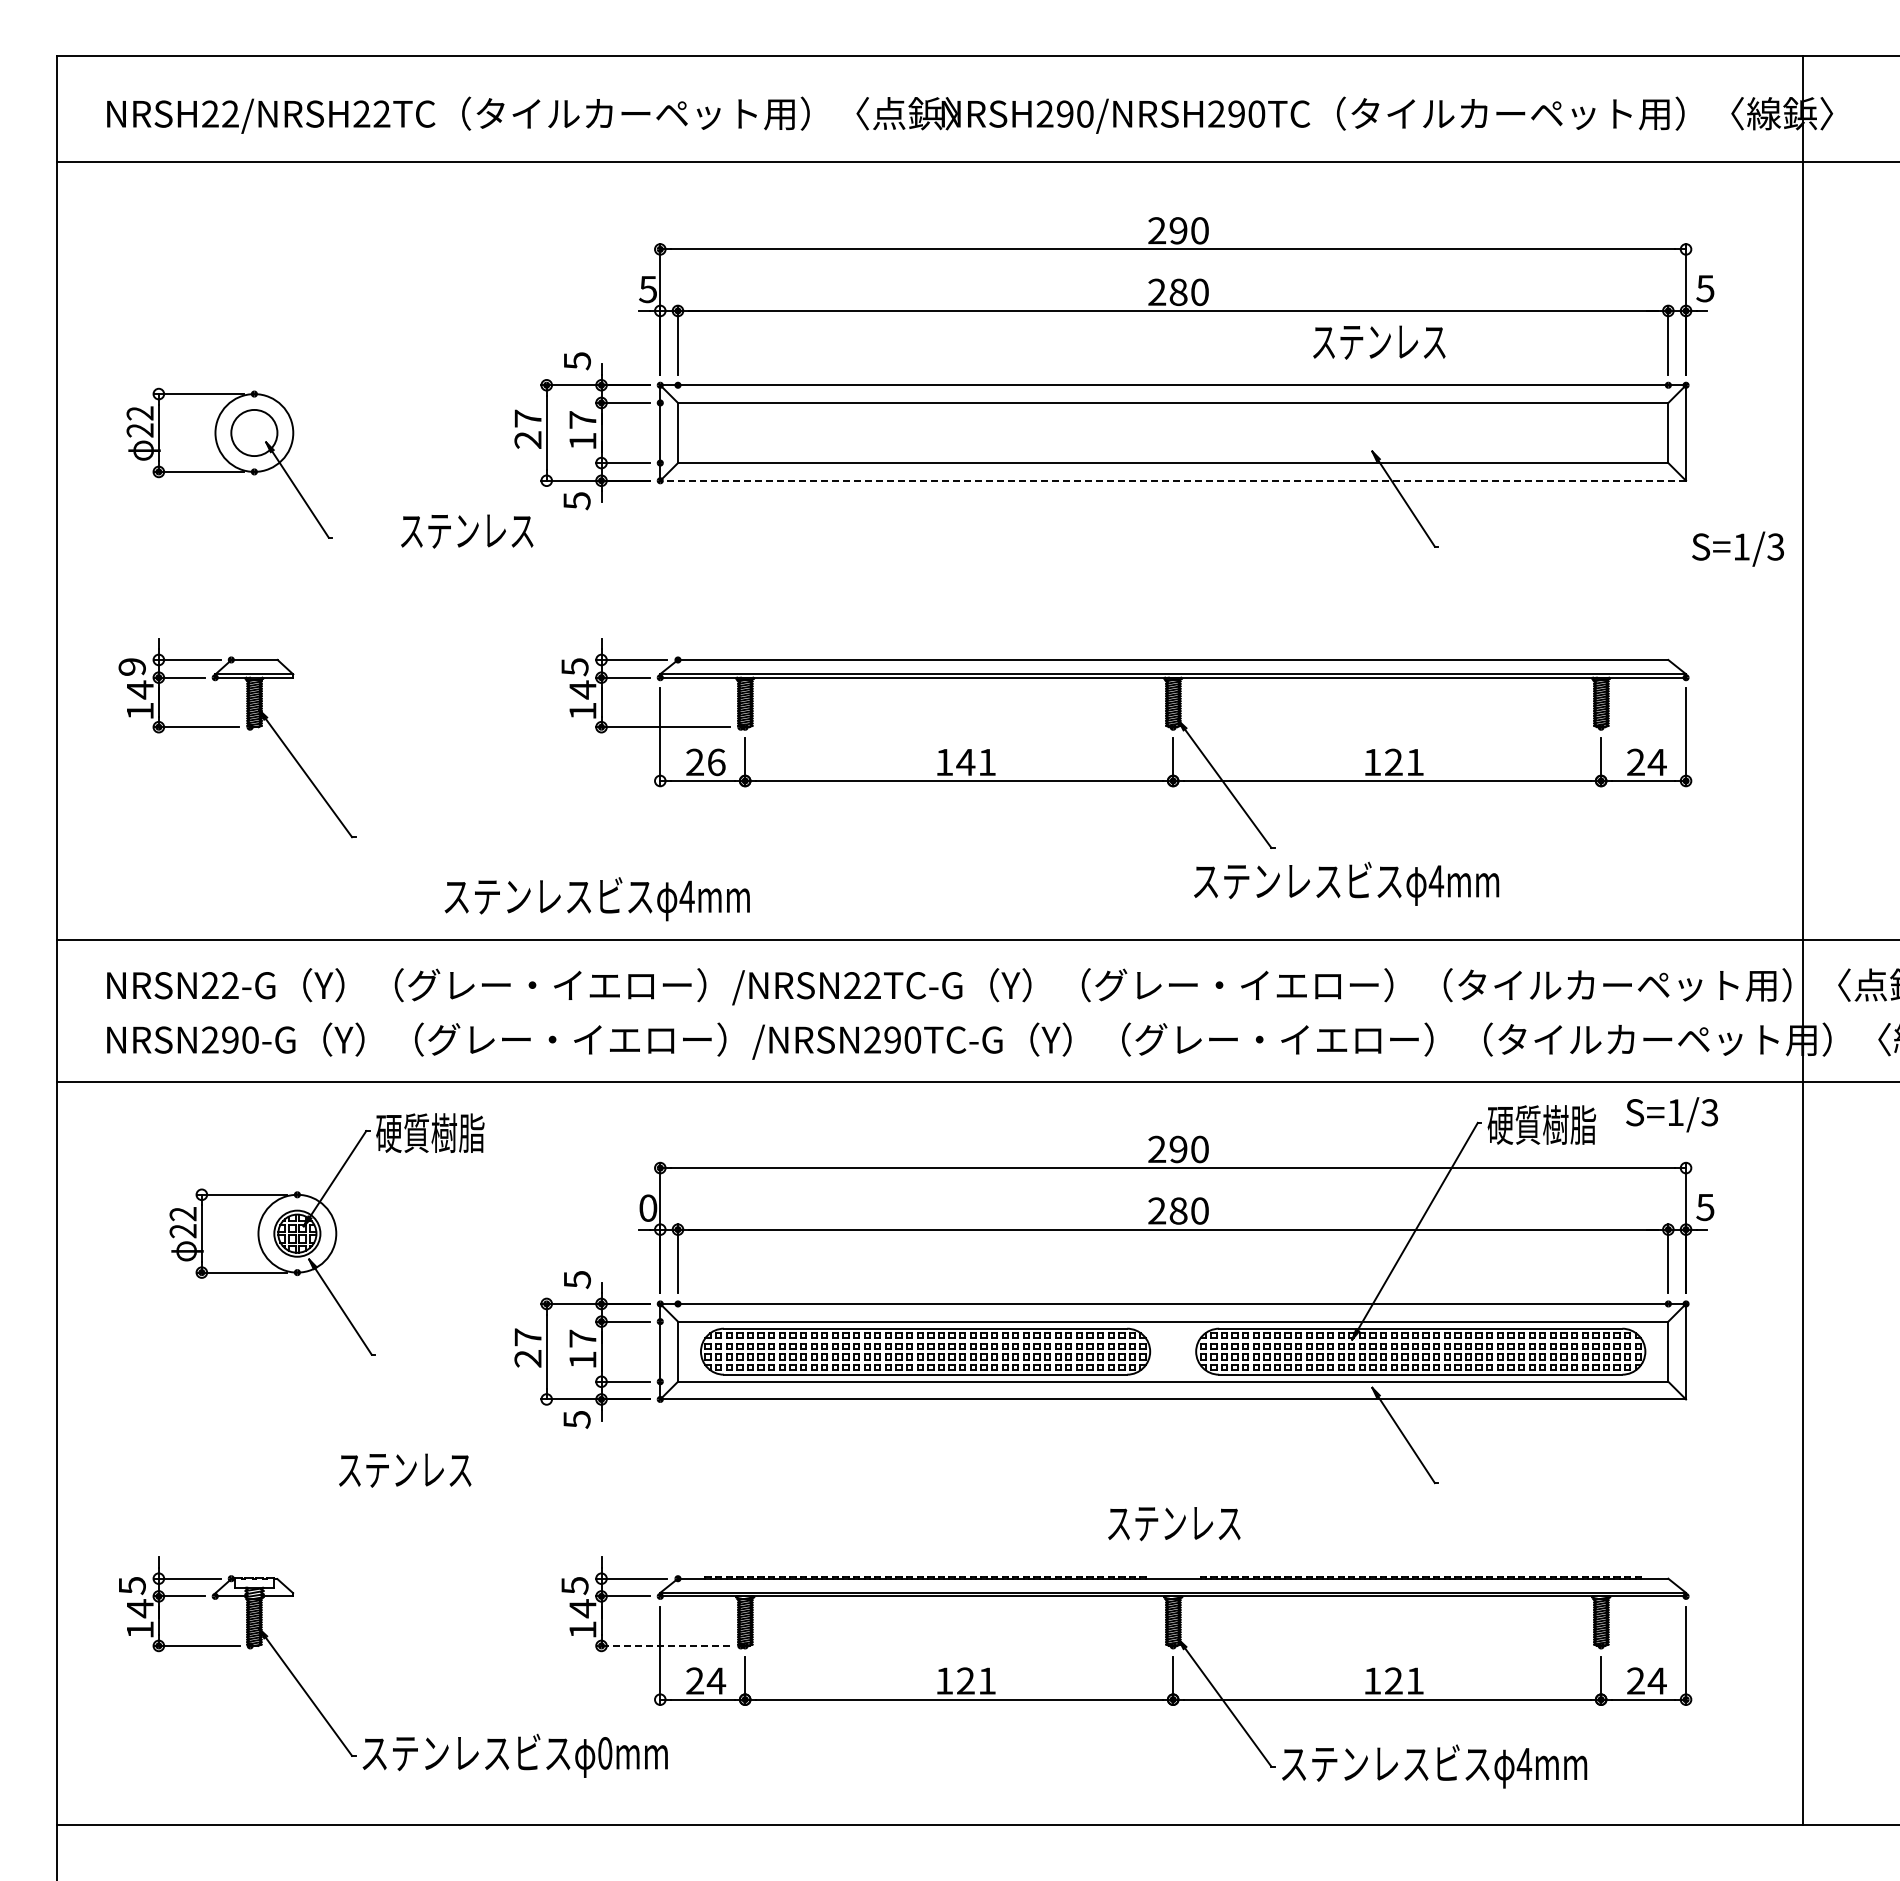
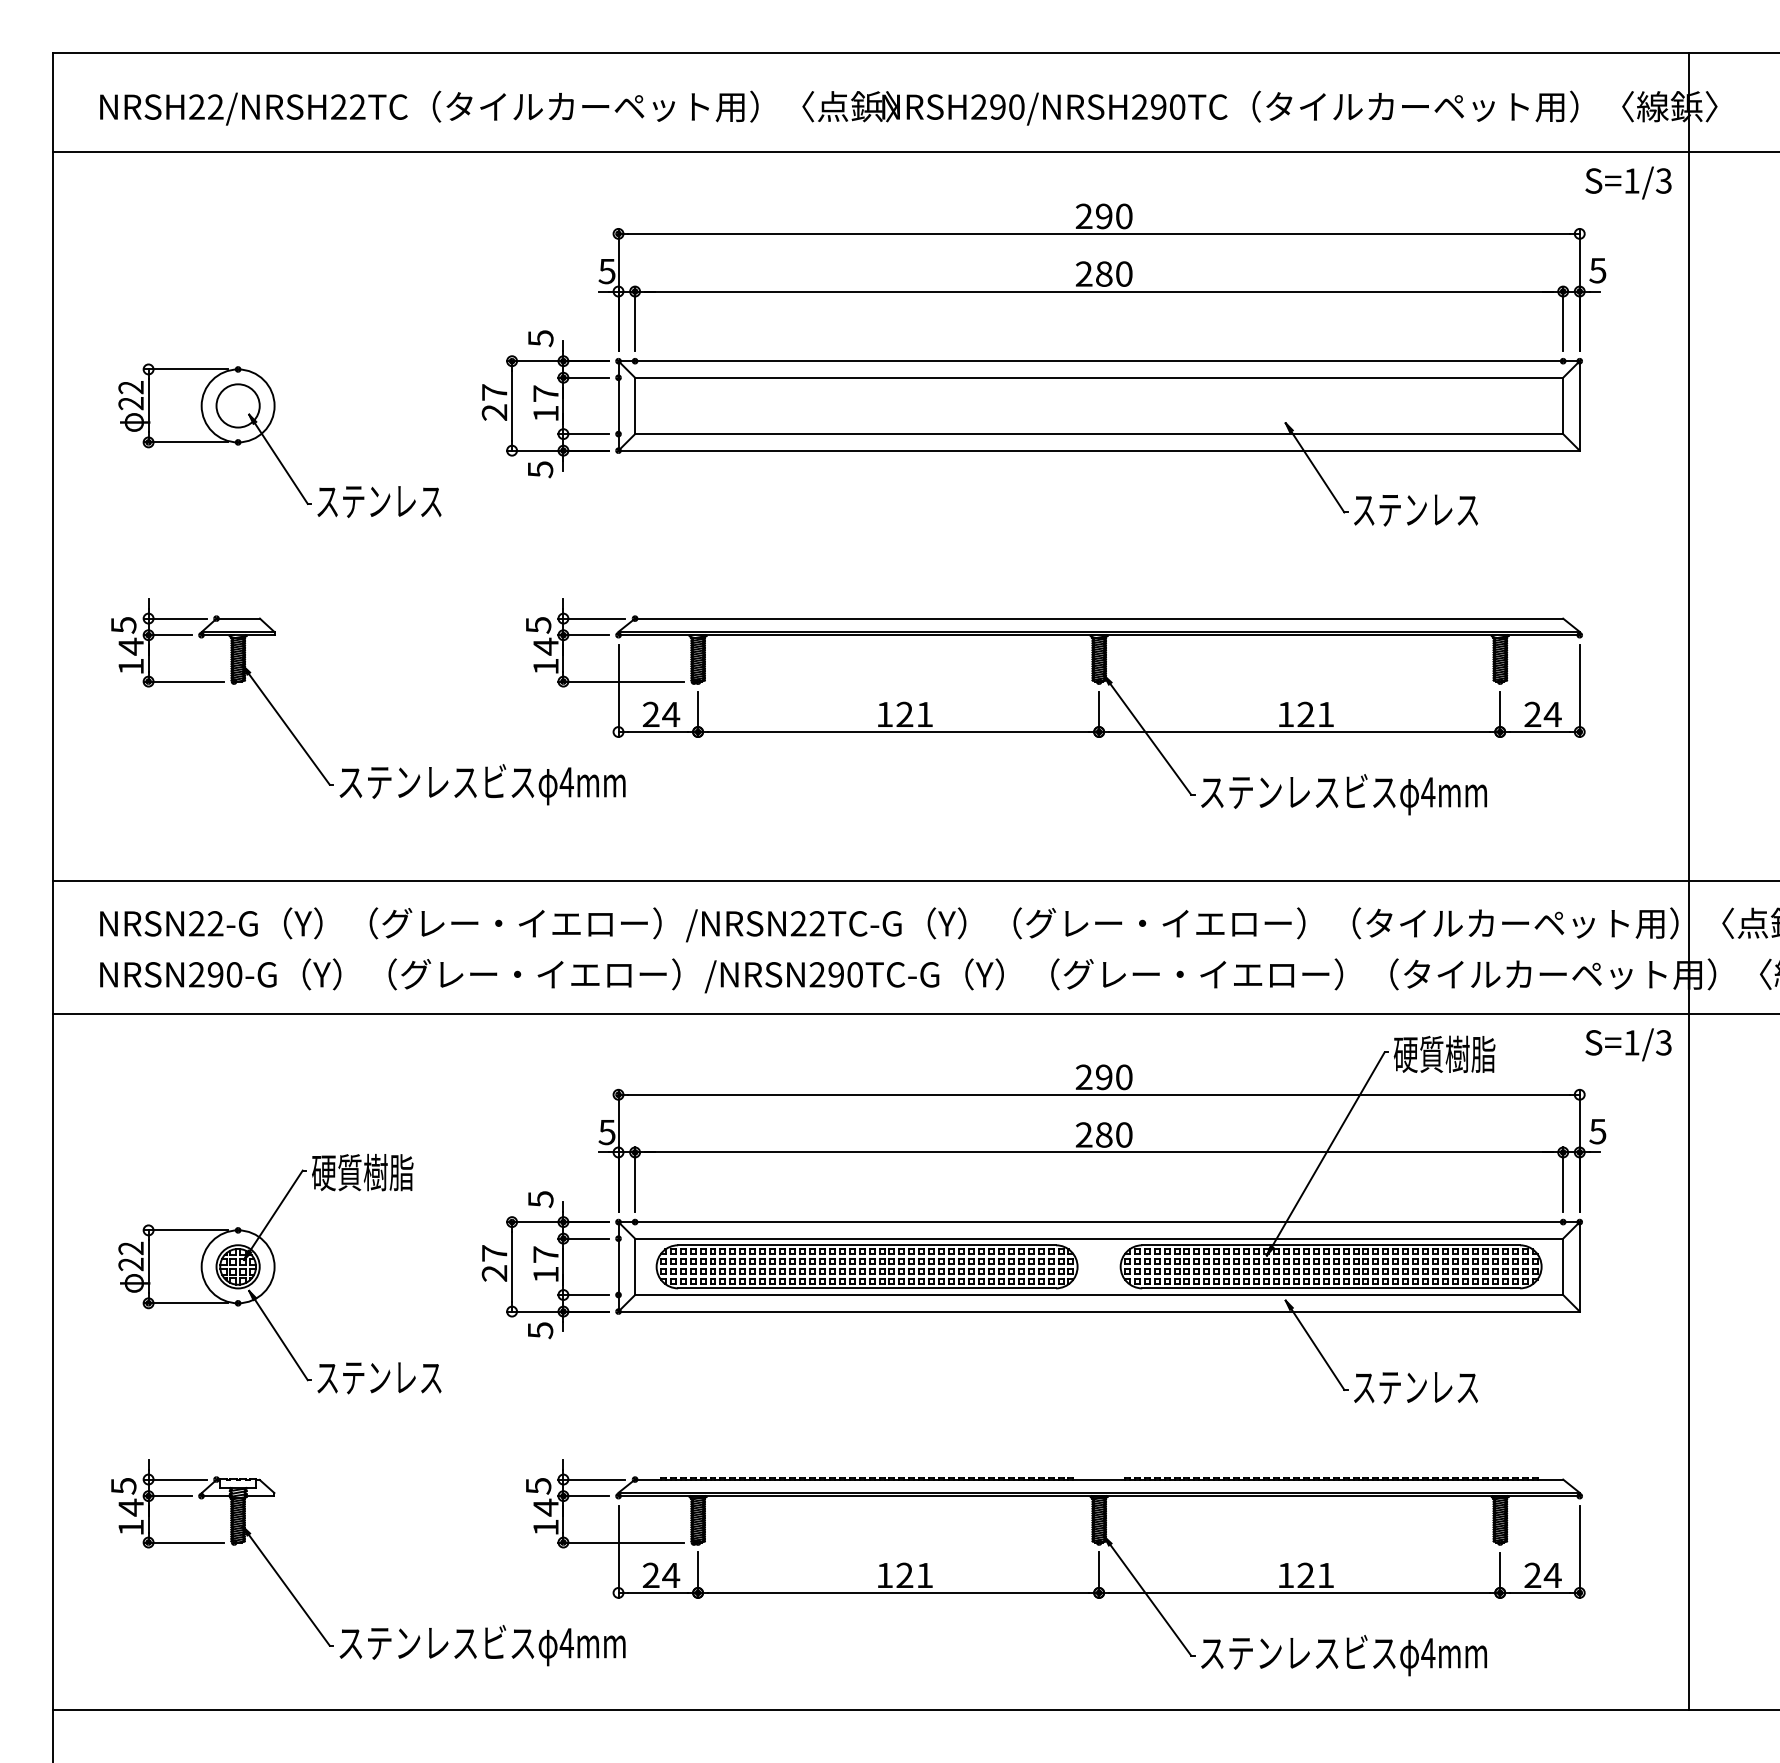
text: (1379, 342) -> (1416, 510), moved
line: (1173, 480) -> (1099, 450), dashed -> solid
text: (467, 531) -> (379, 501), moved
text: (1737, 548) -> (1627, 182), moved
text: (131, 667) -> (122, 625), 9 -> 5
text: (965, 761) -> (904, 713), 141 -> 121
text: (716, 762) -> (671, 714), 26 -> 24
text: (1346, 883) -> (1344, 794), moved
text: (596, 899) -> (481, 784), moved
text: (1671, 1114) -> (1627, 1044), moved
text: (648, 1207) -> (607, 1131), 0 -> 5
part: (326, 1234) -> (265, 1267), moved
text: (1174, 1524) -> (1416, 1388), moved
line: (662, 1645) -> (620, 1542), dashed -> solid
text: (604, 1753) -> (566, 1643), 0mm -> 4mm

